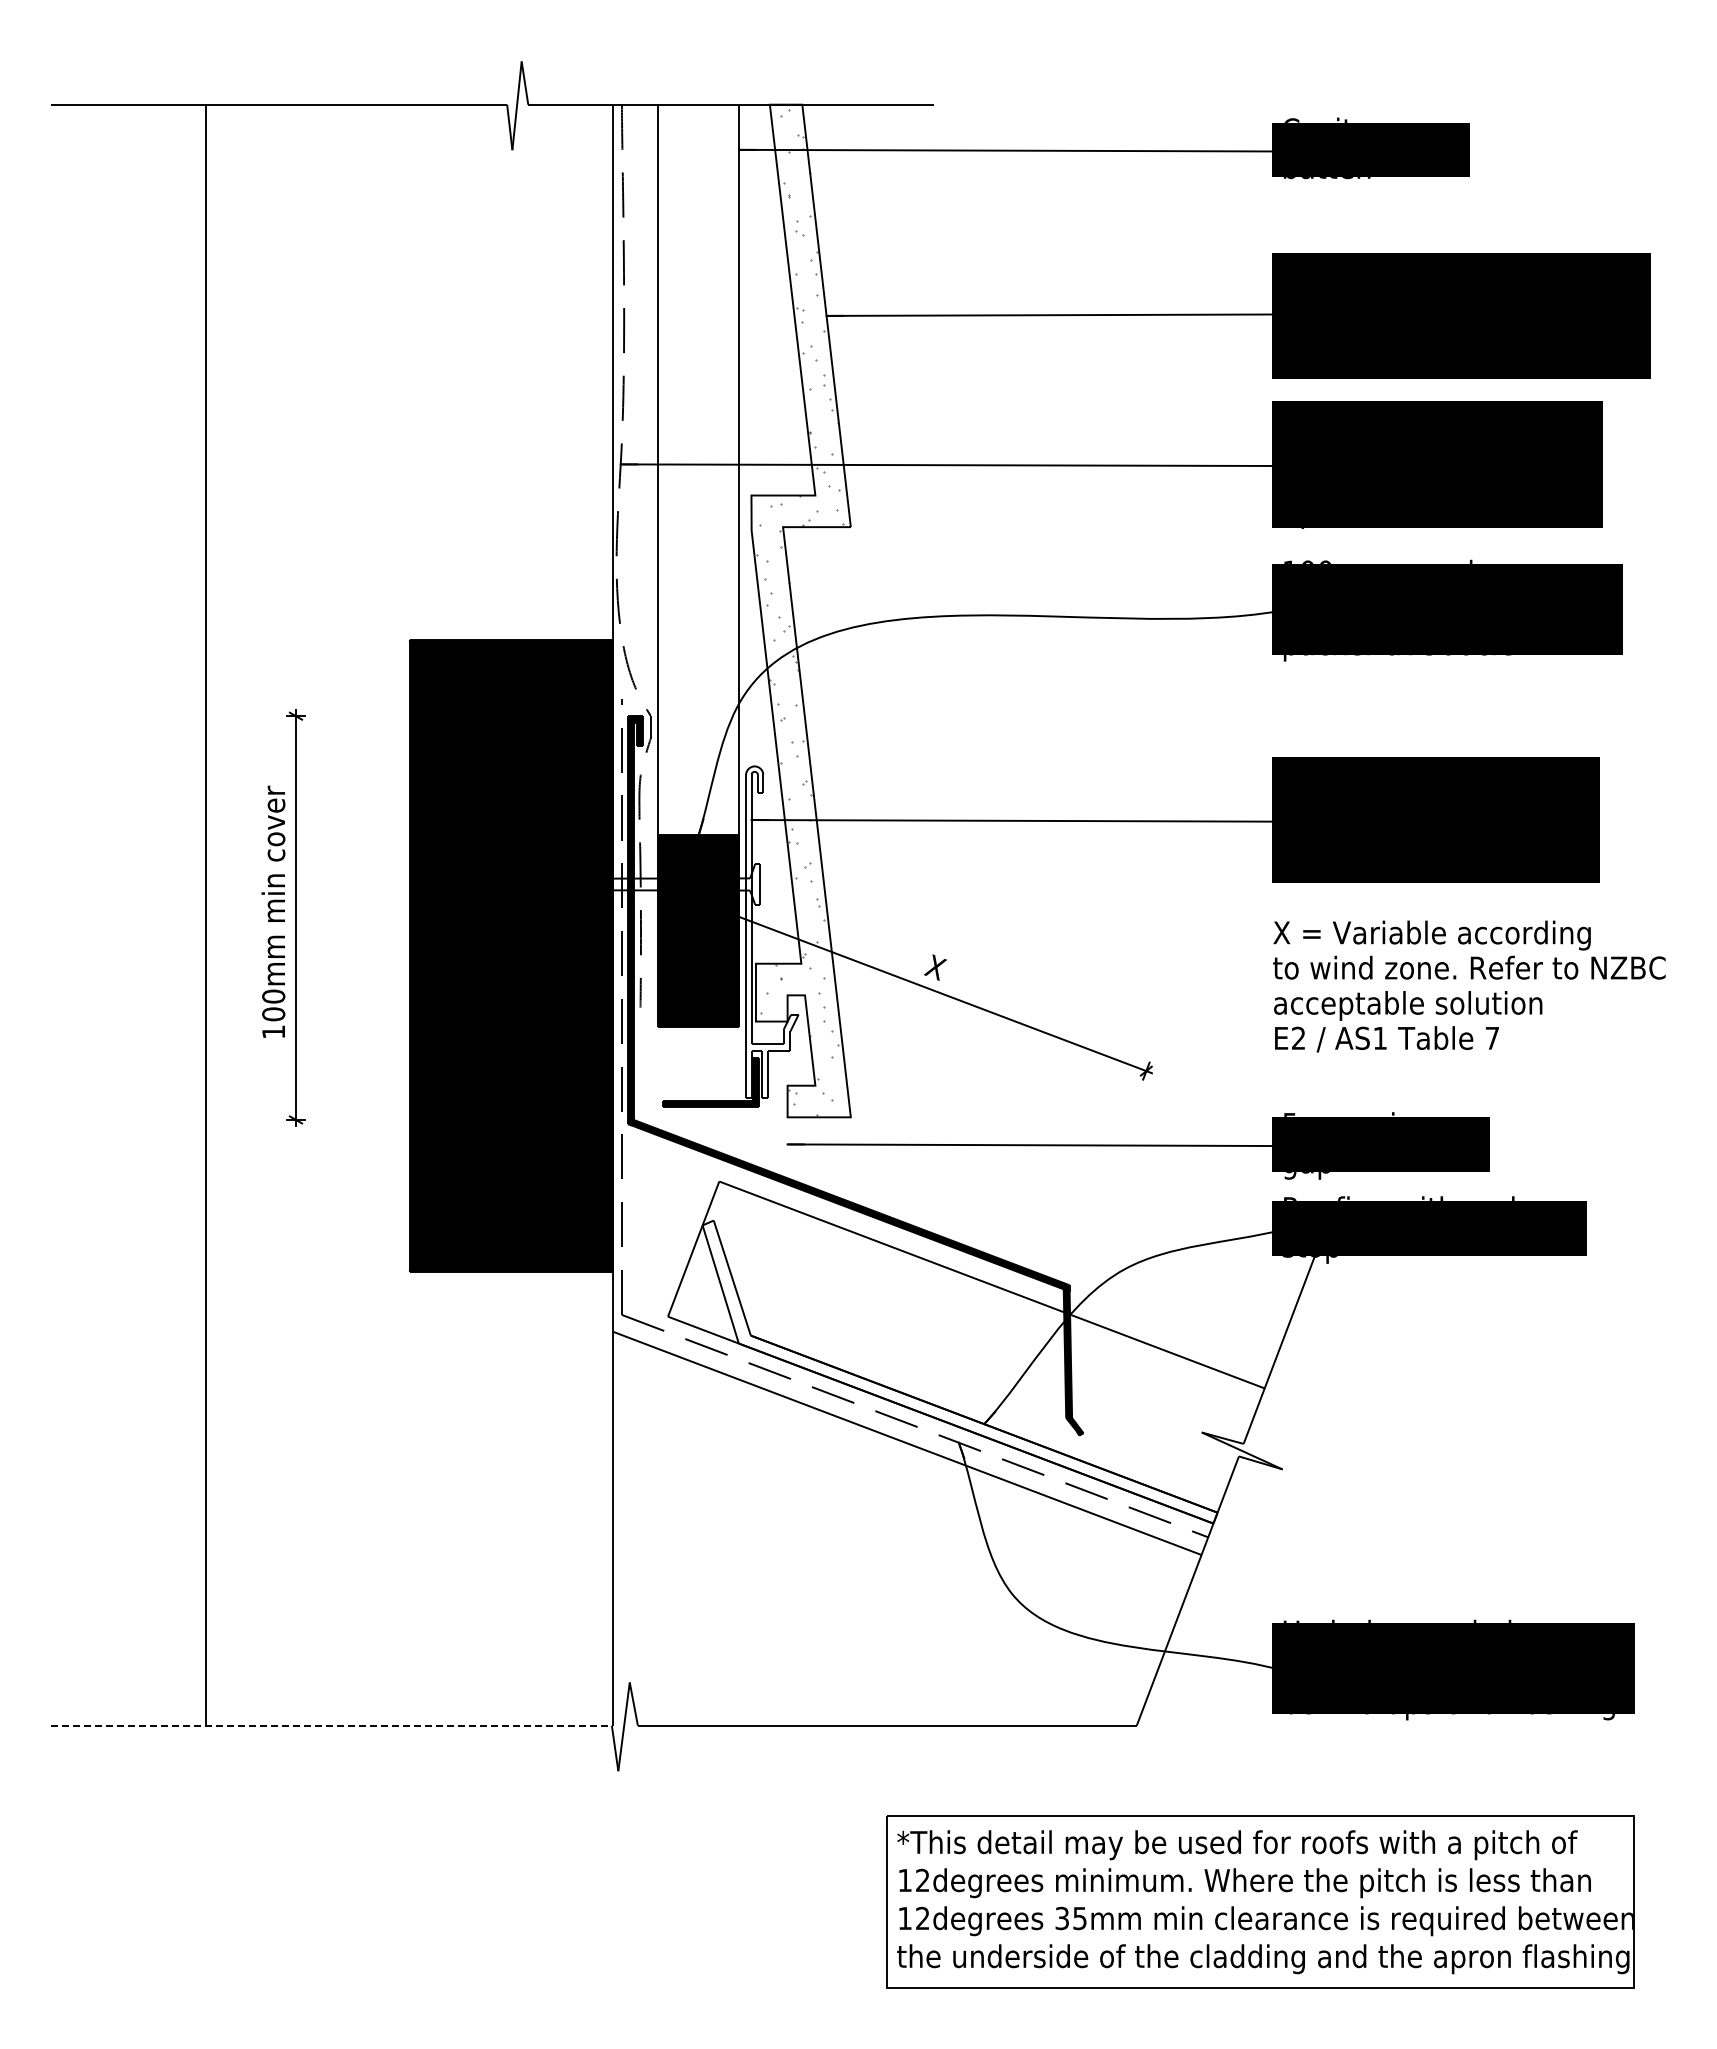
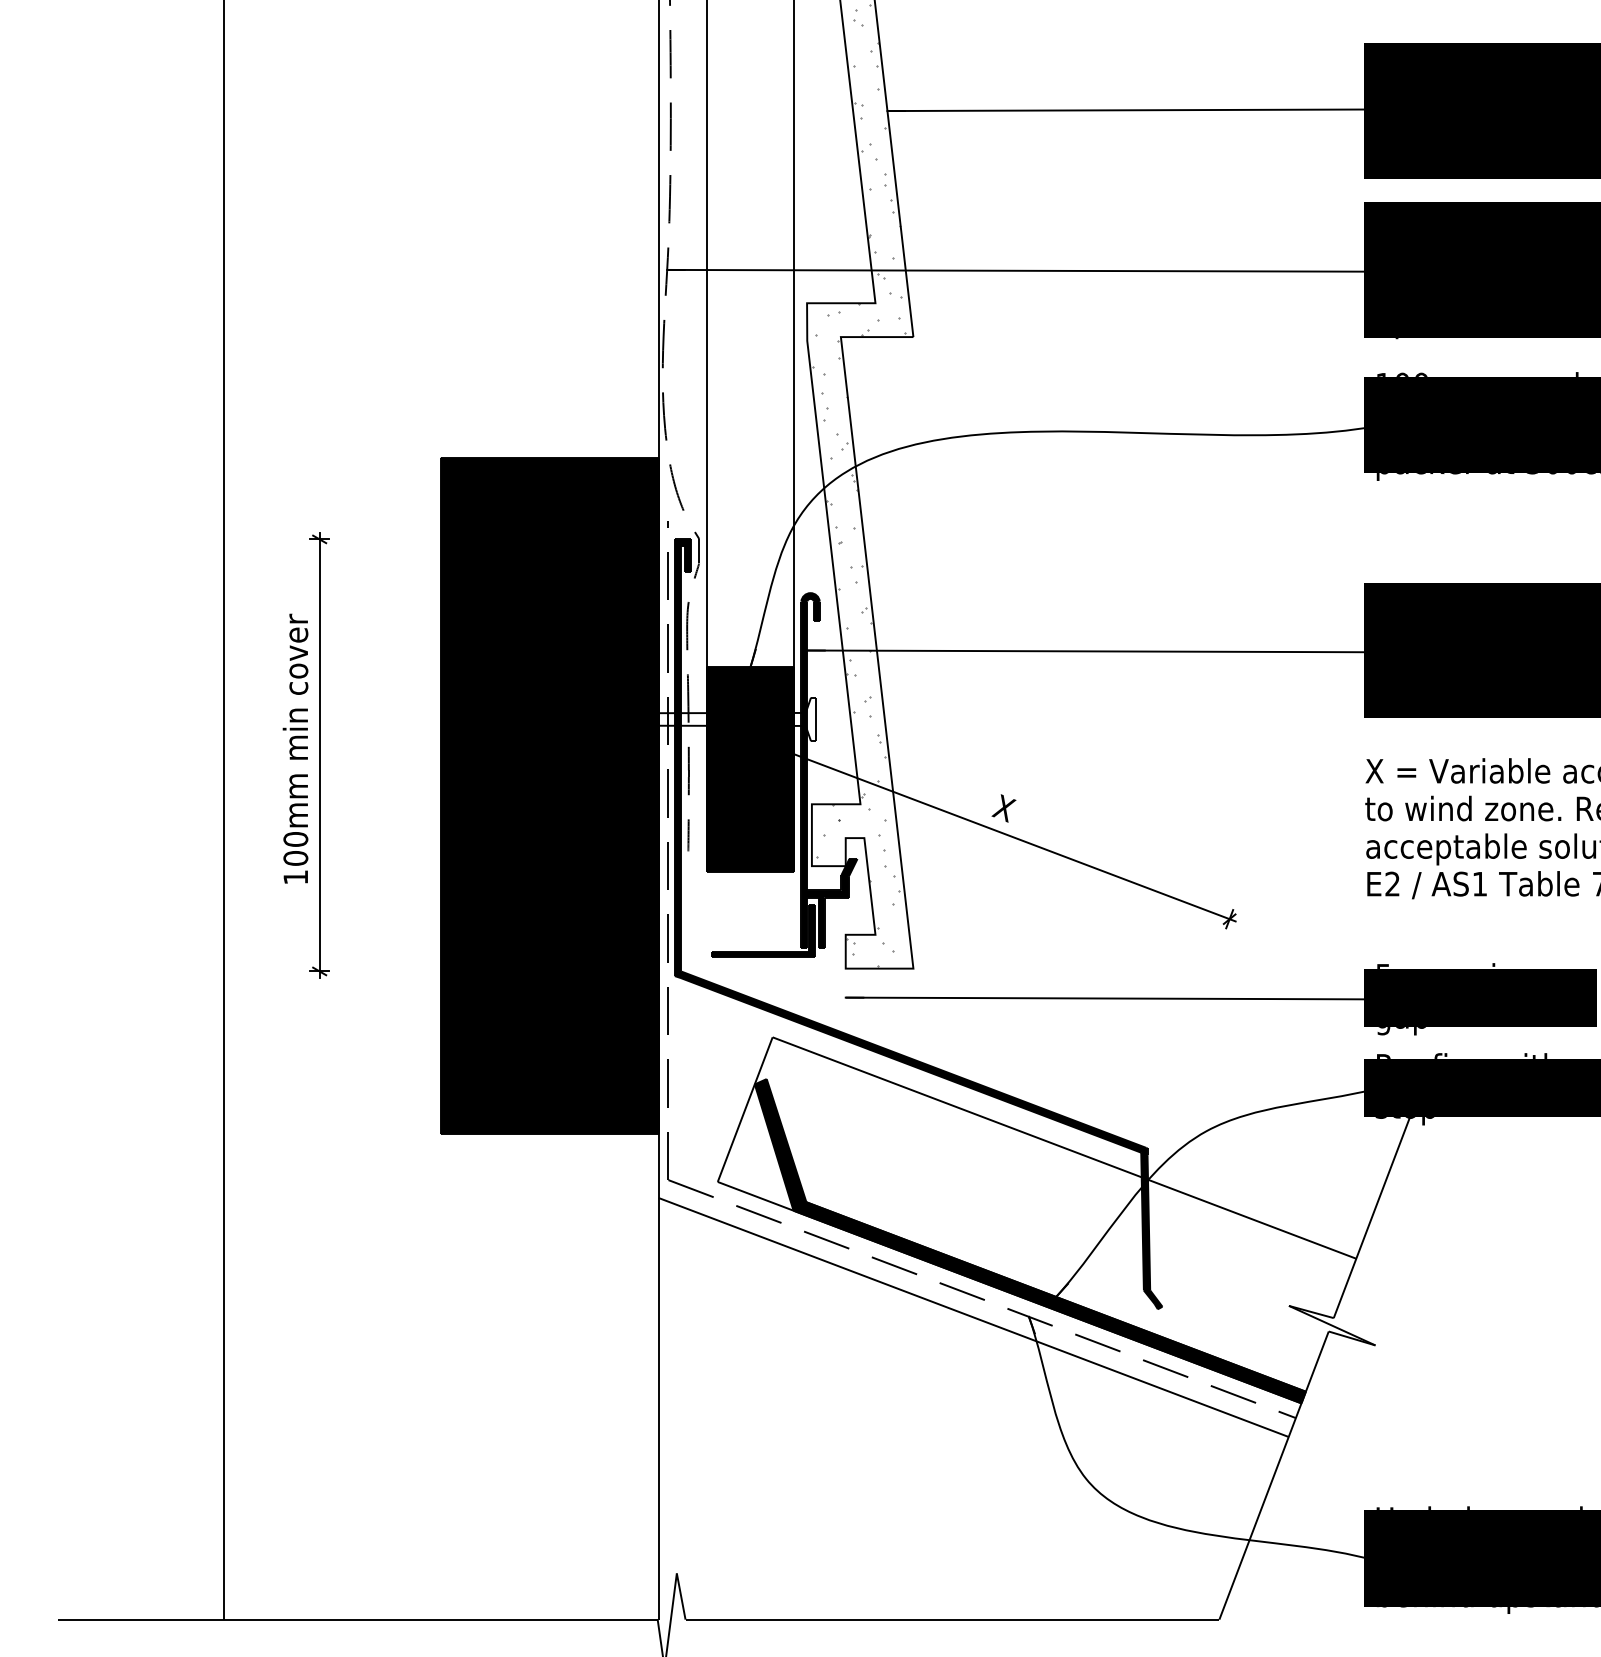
fill: (772, 932) -> (829, 770), added
fill: (959, 1371) -> (1029, 1240), added
line: (332, 1725) -> (358, 1619), dashed -> solid

